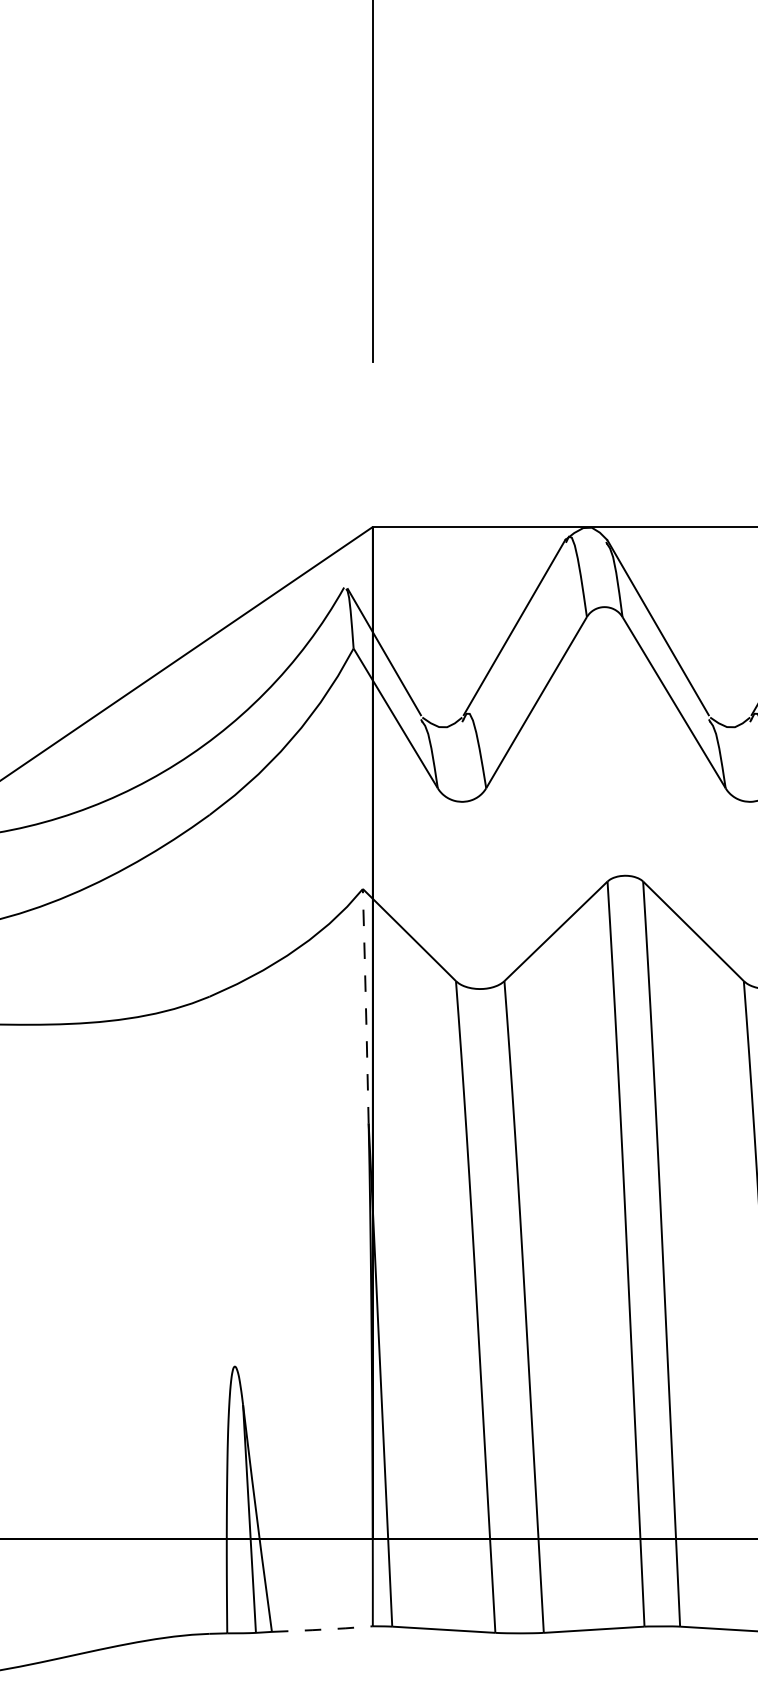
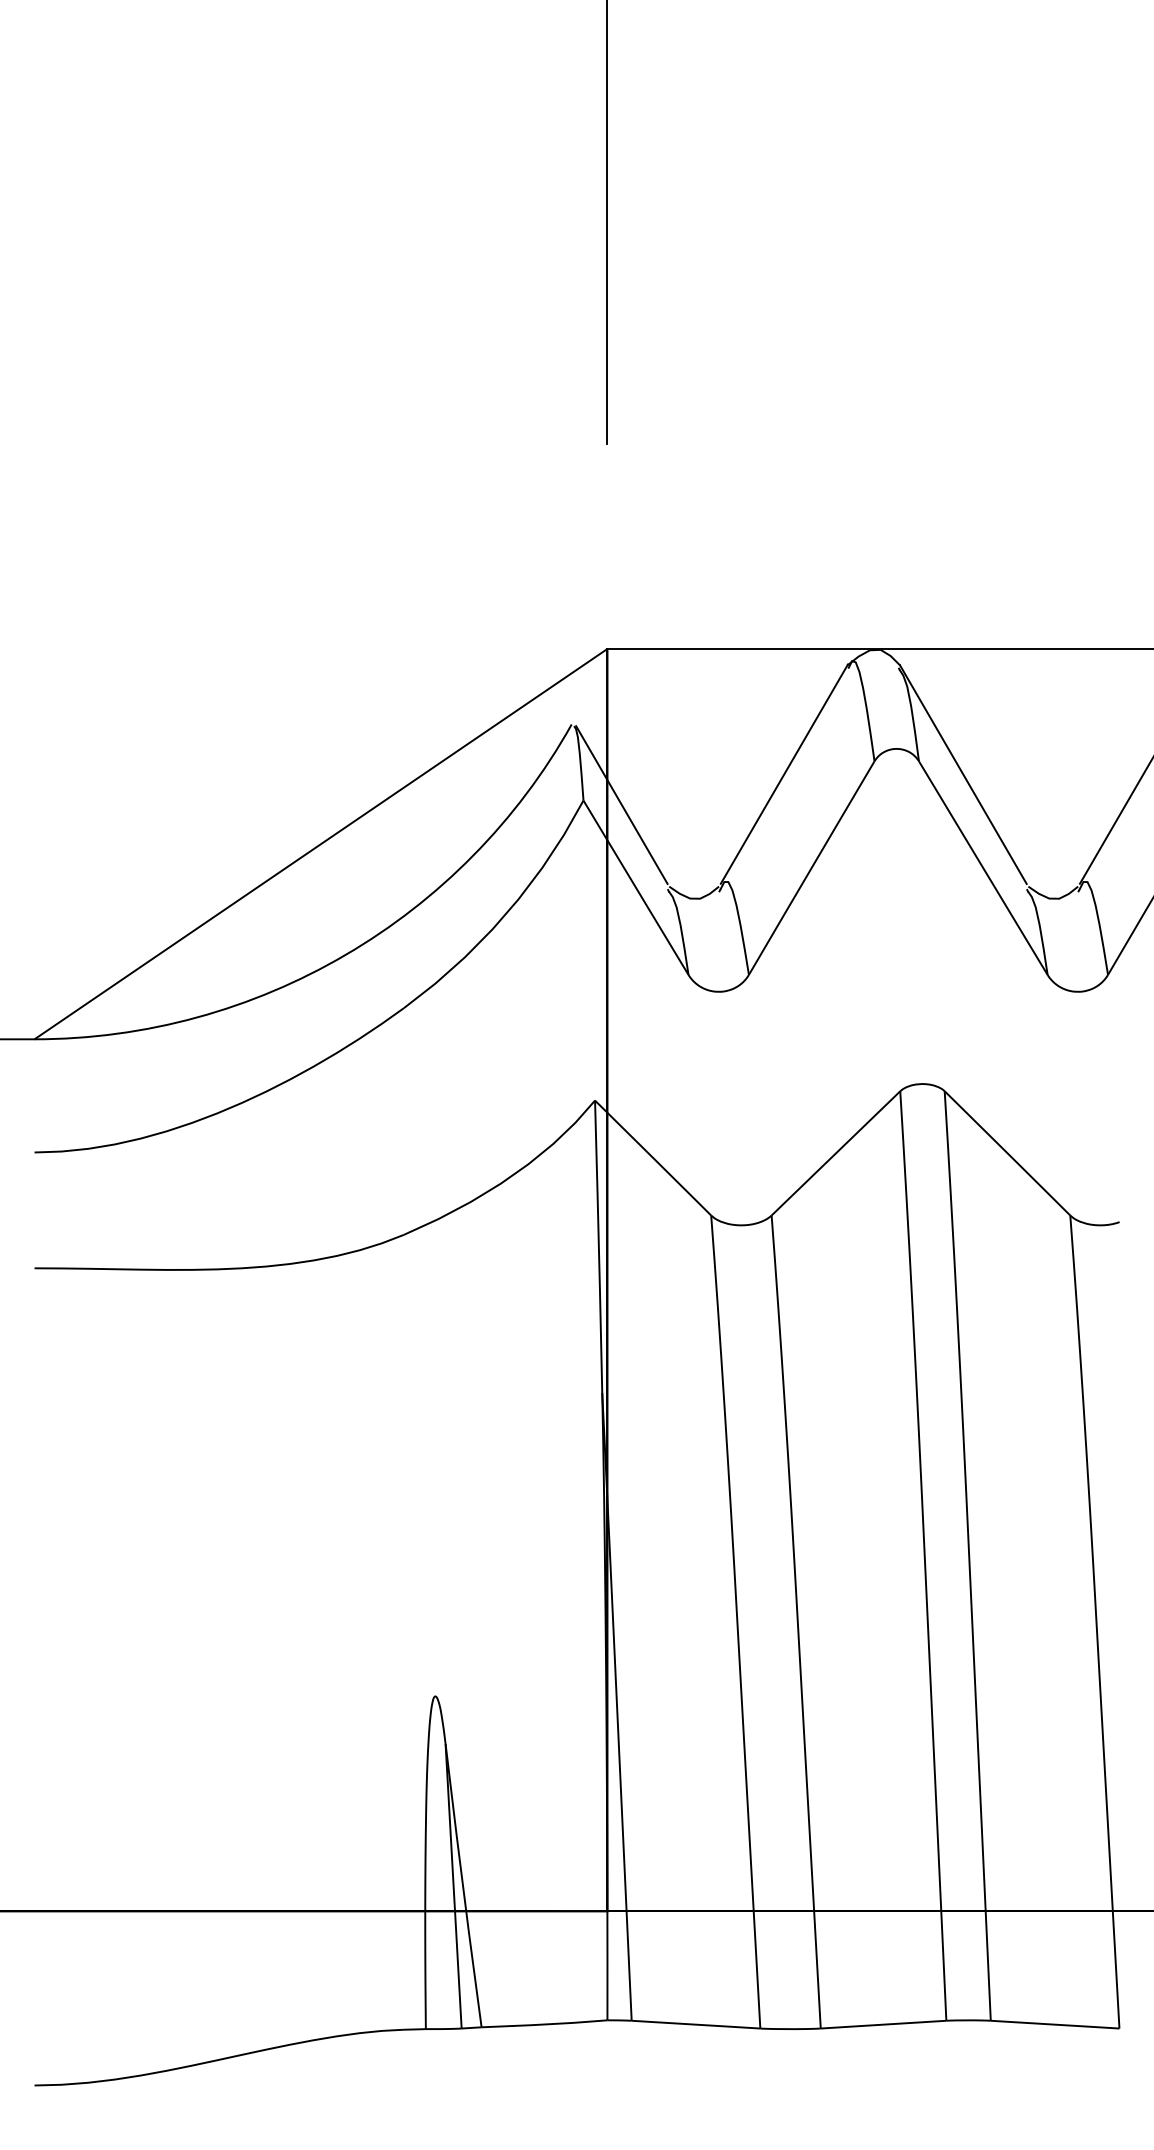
line: (365, 1005) -> (598, 1246), dashed -> solid
line: (322, 1629) -> (544, 2024), dashed -> solid

